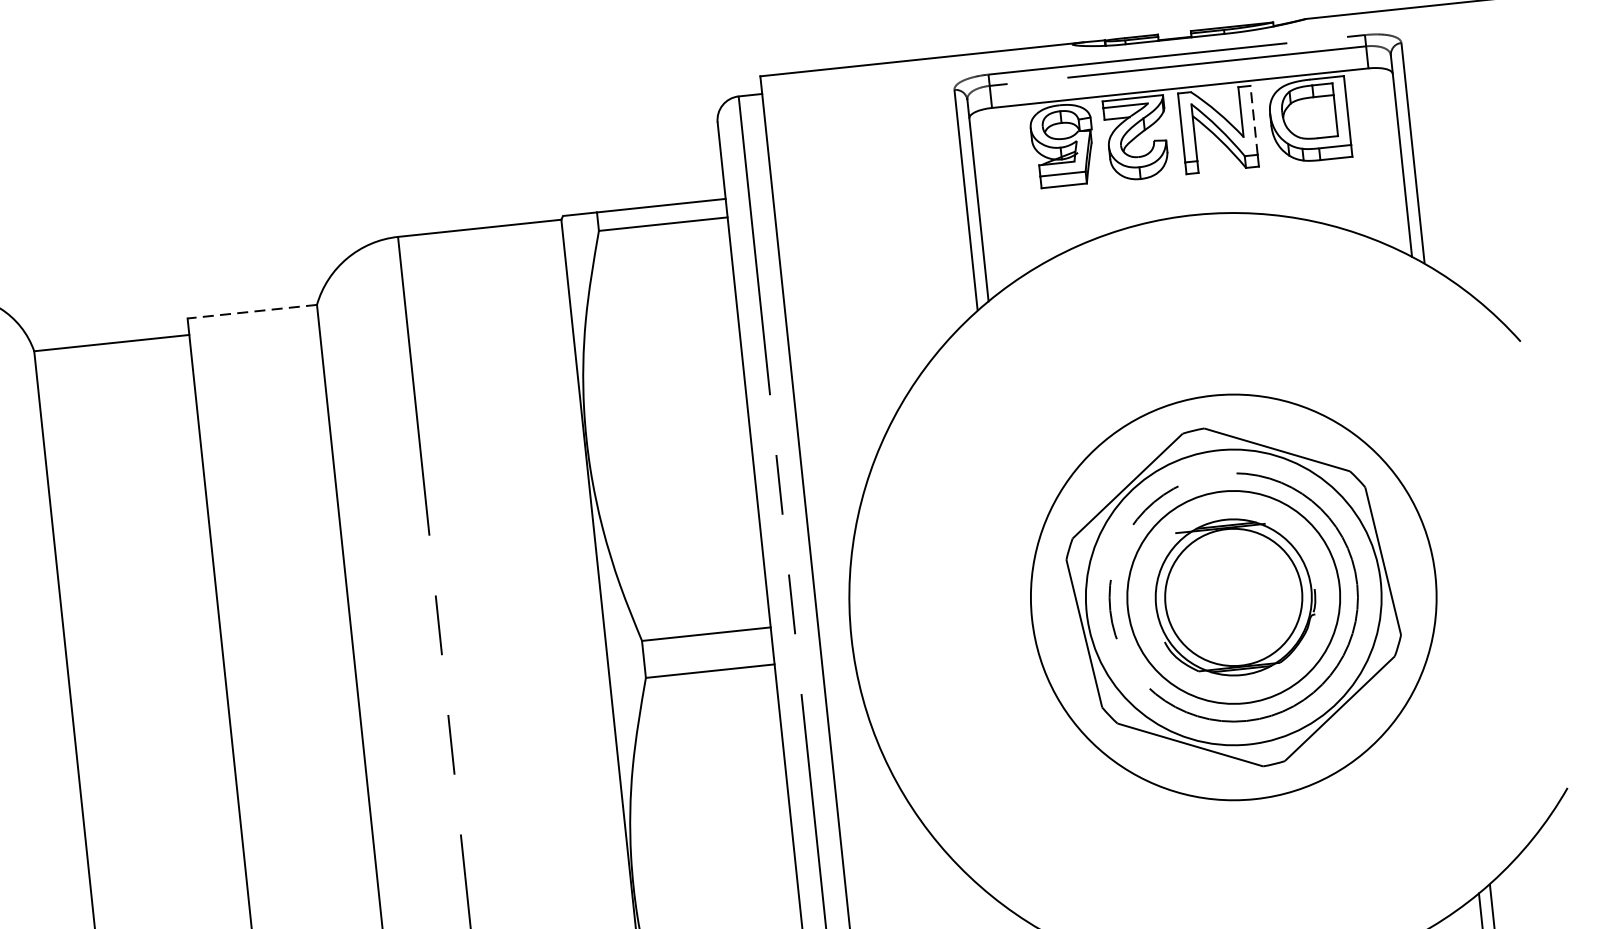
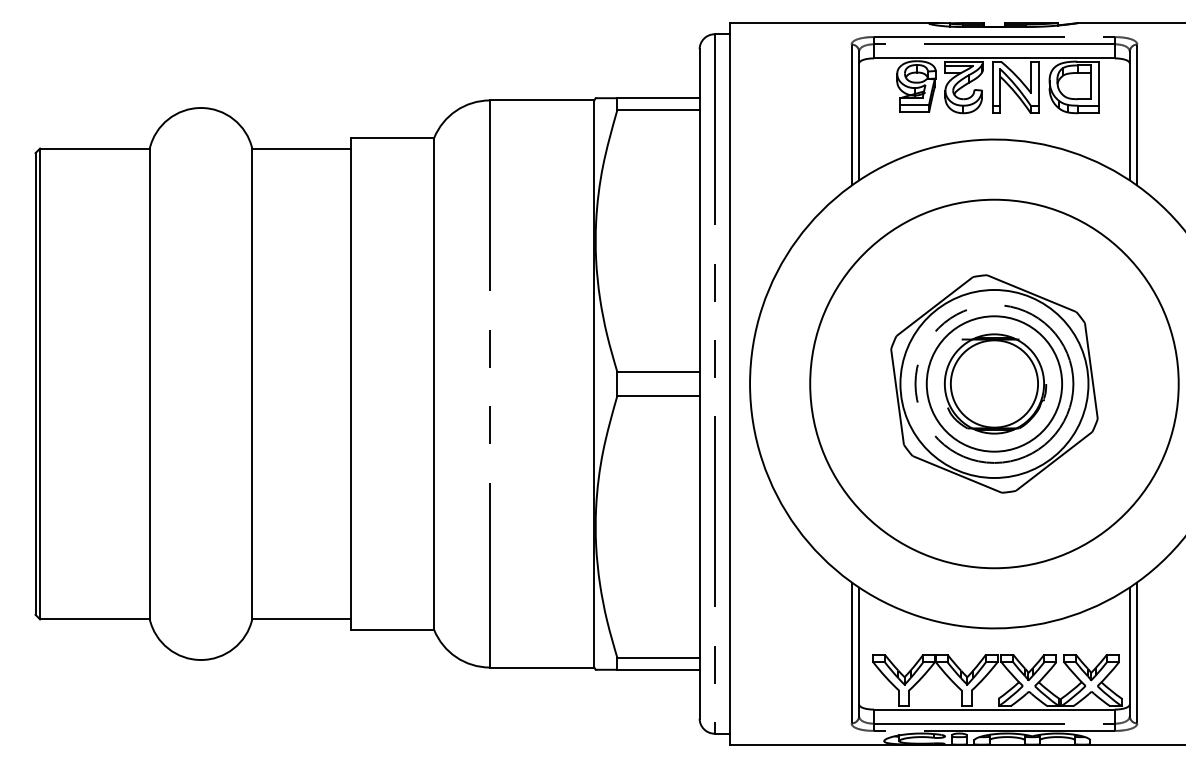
line: (1254, 120) -> (1039, 83), dashed -> solid
line: (251, 312) -> (392, 138), dashed -> solid
circle: (1233, 596) -> (994, 383), size x1.43

